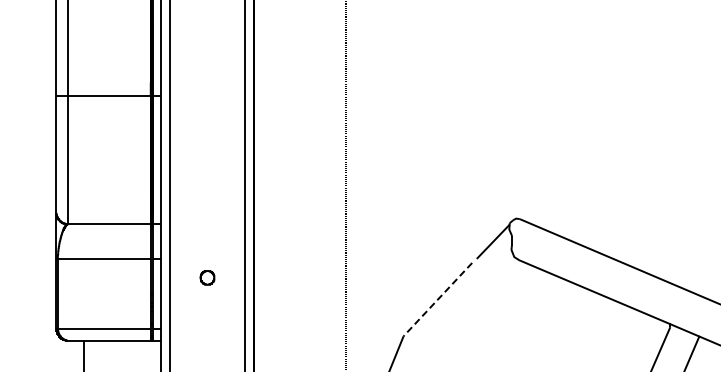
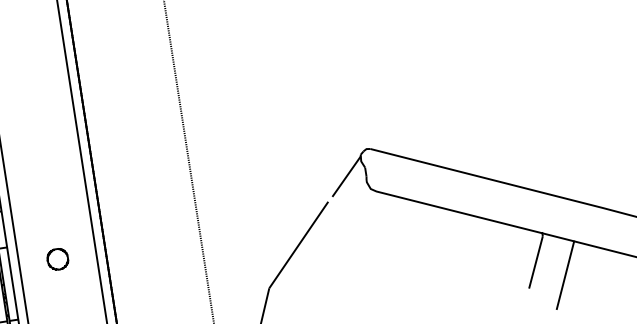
part: (207, 277) -> (57, 259), size x1.43
line: (437, 299) -> (298, 244), dashed -> solid

